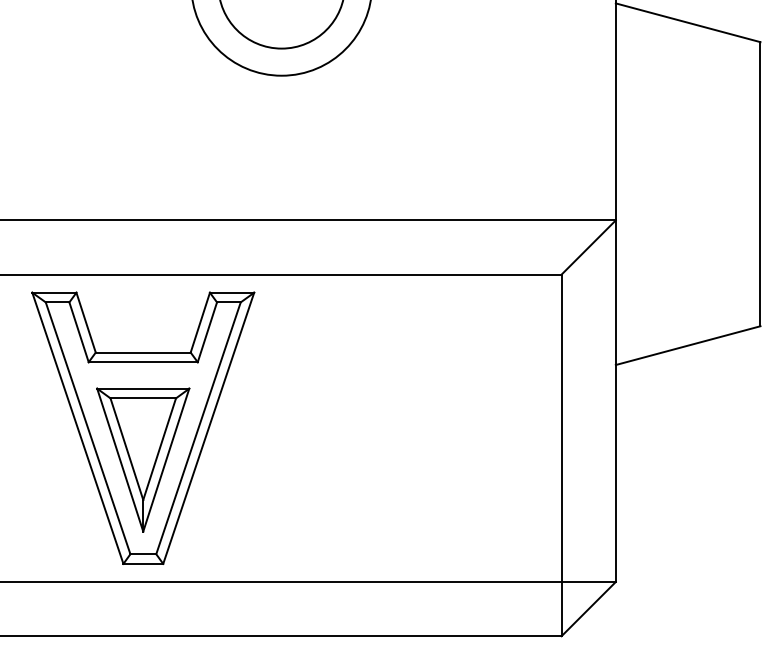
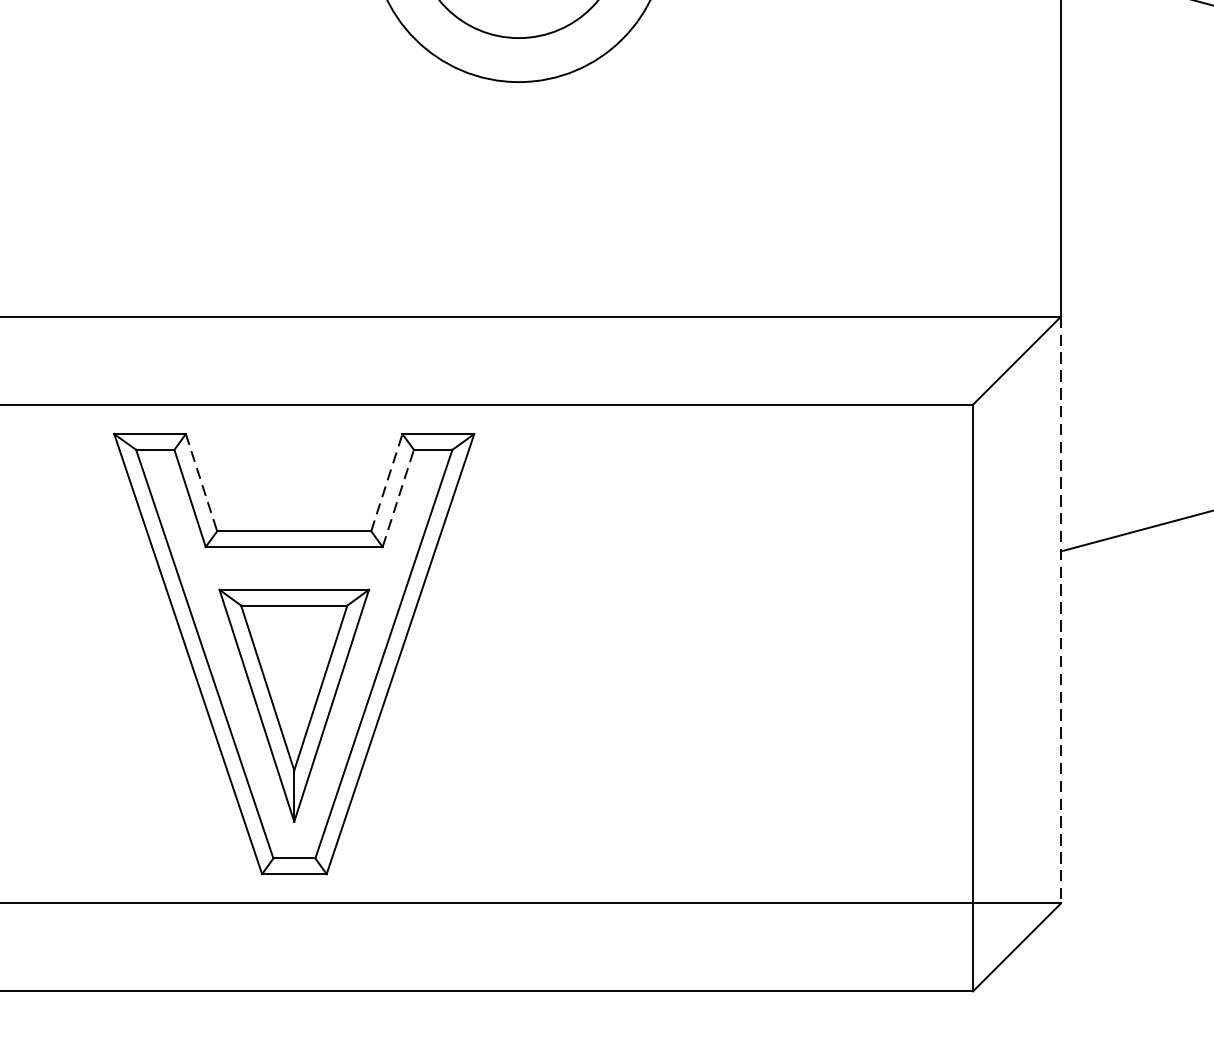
line: (200, 322) -> (387, 482), solid -> dashed
line: (86, 323) -> (202, 484), solid -> dashed
line: (207, 331) -> (398, 497), solid -> dashed
line: (615, 401) -> (1060, 610), solid -> dashed

